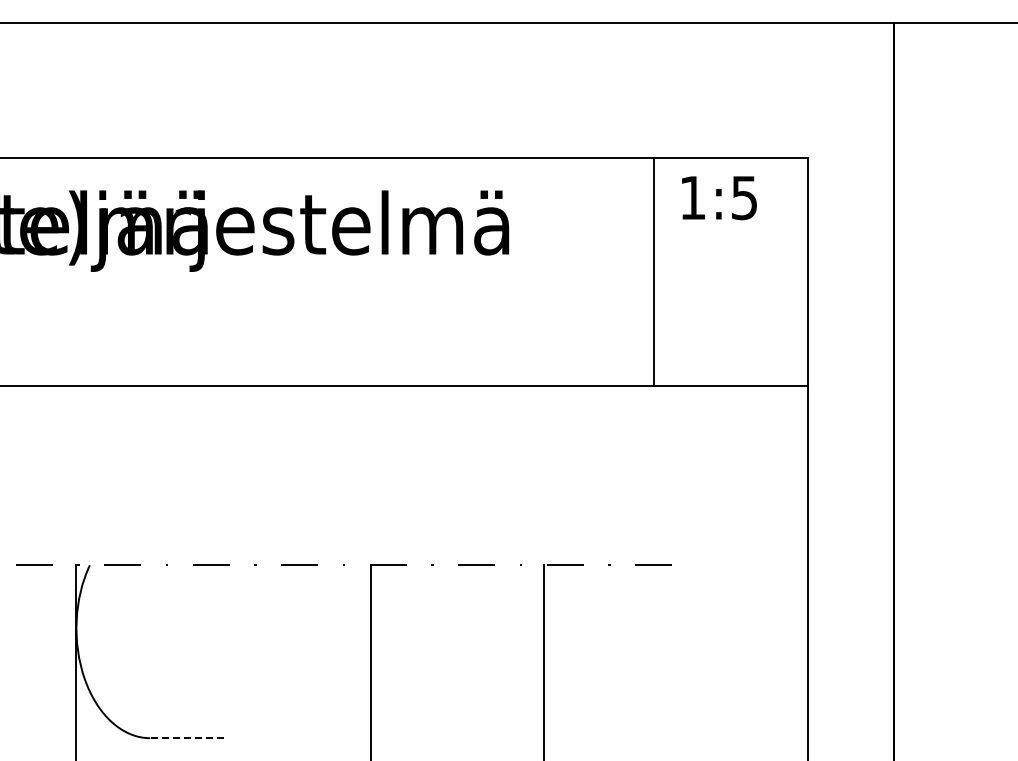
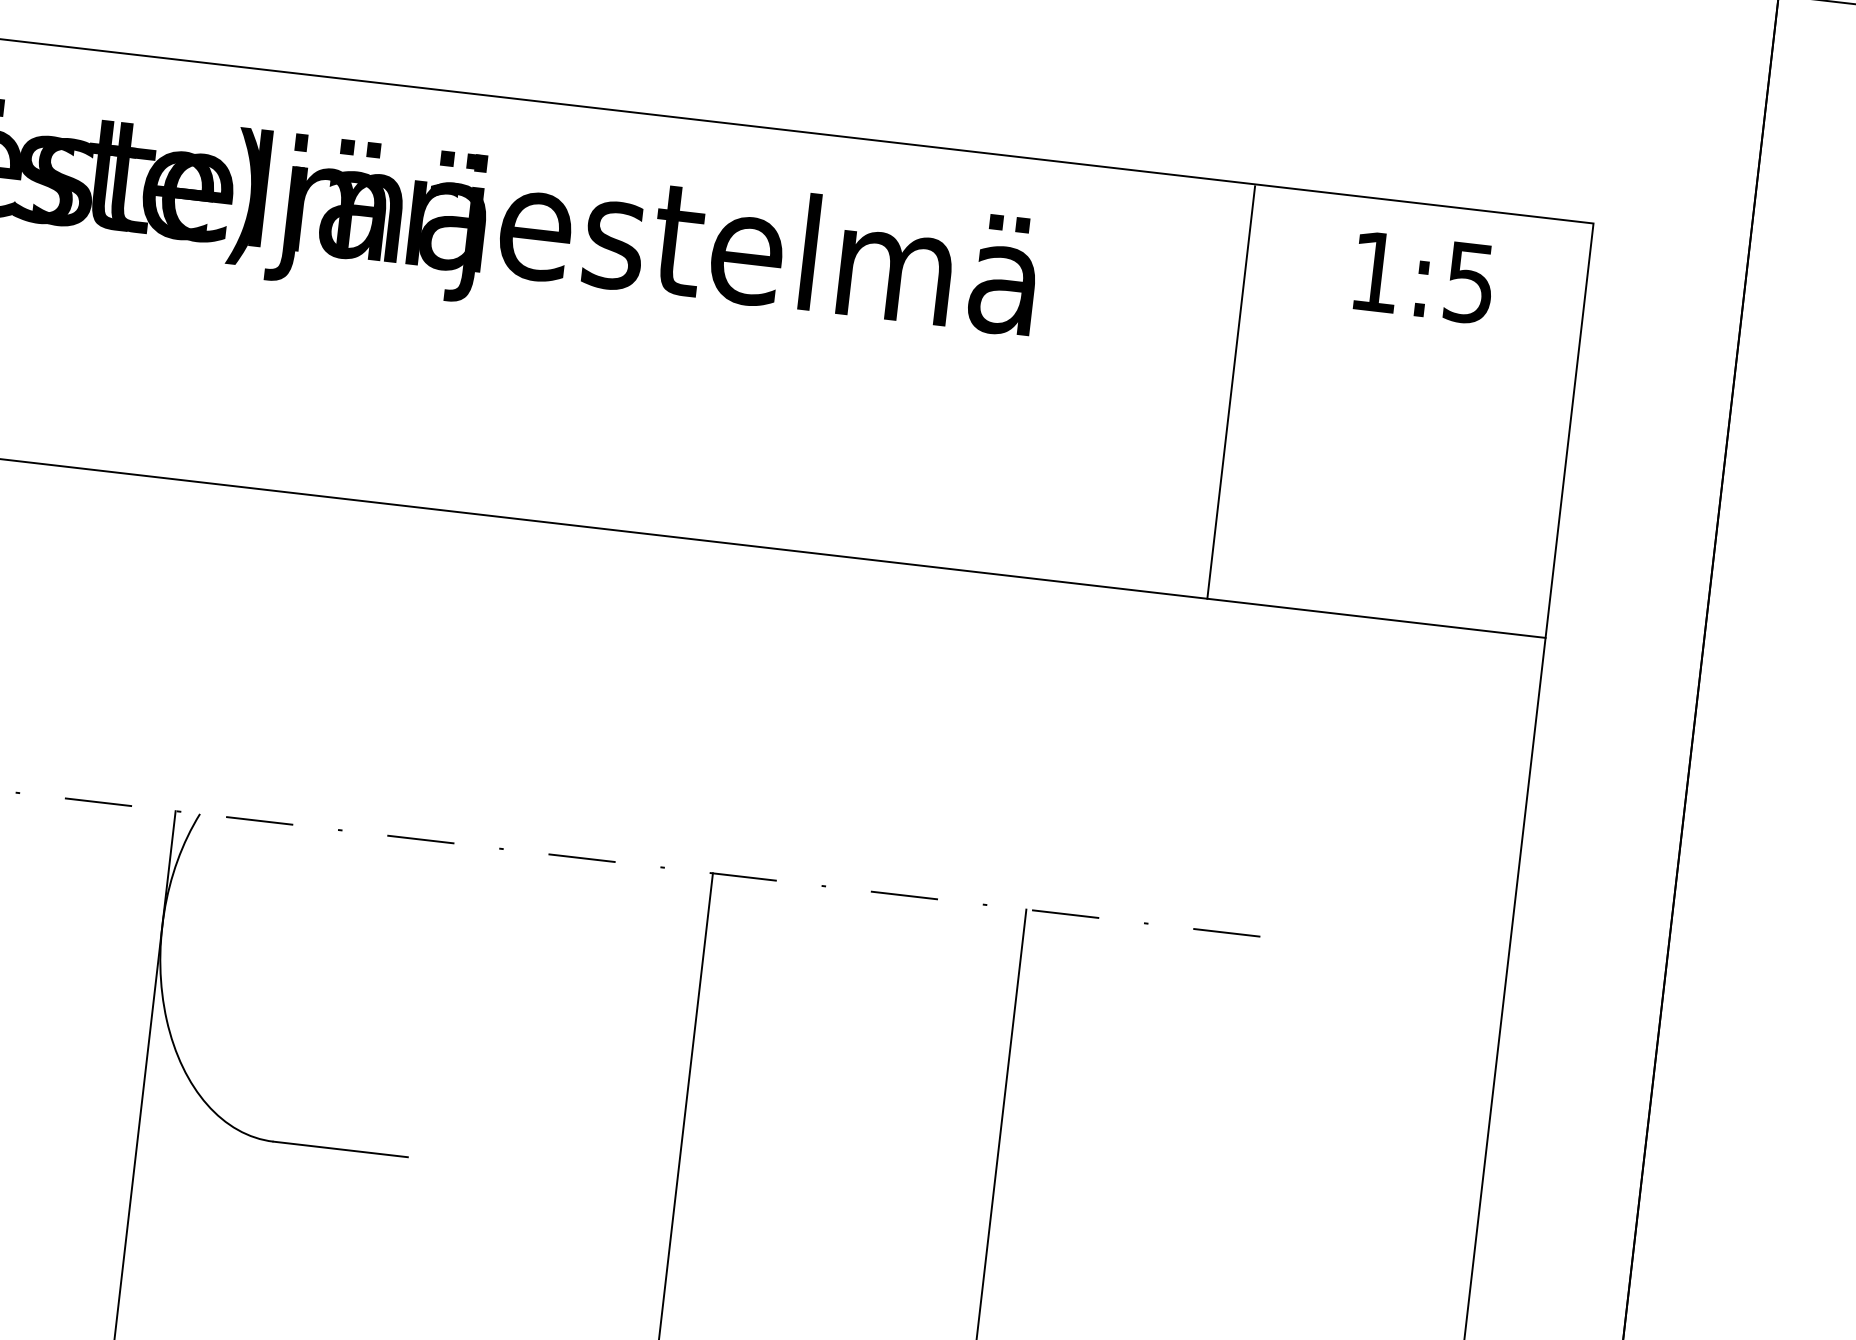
line: (654, 272) -> (1231, 392), moved
line: (187, 738) -> (341, 1150), dashed -> solid

